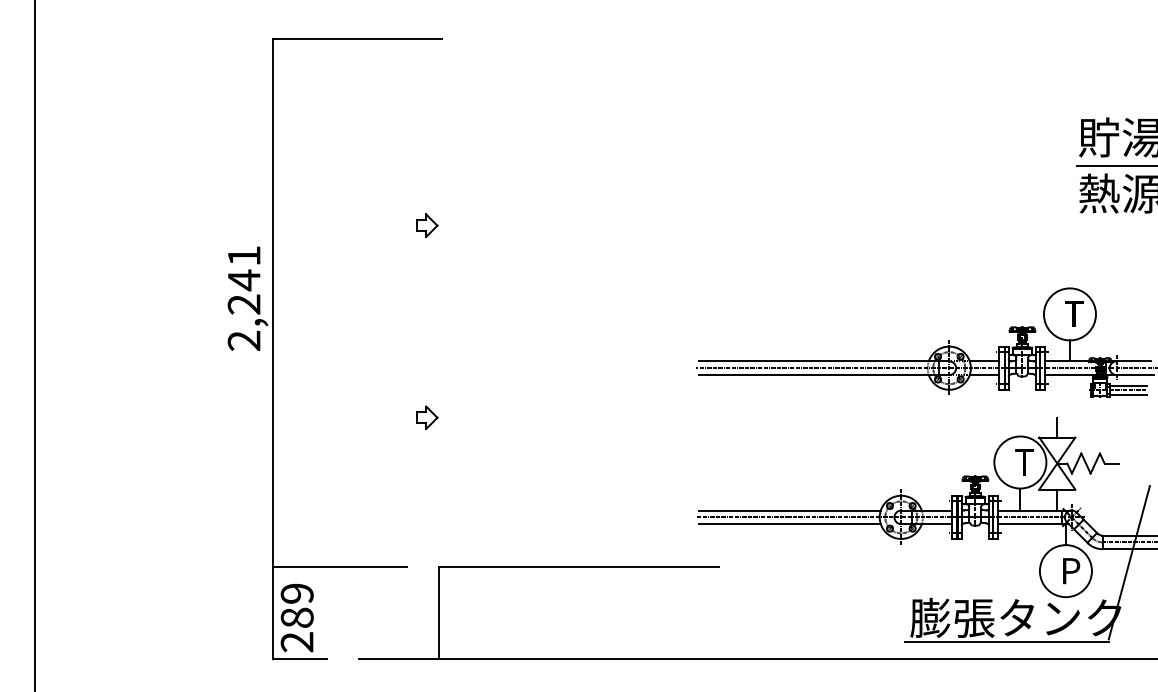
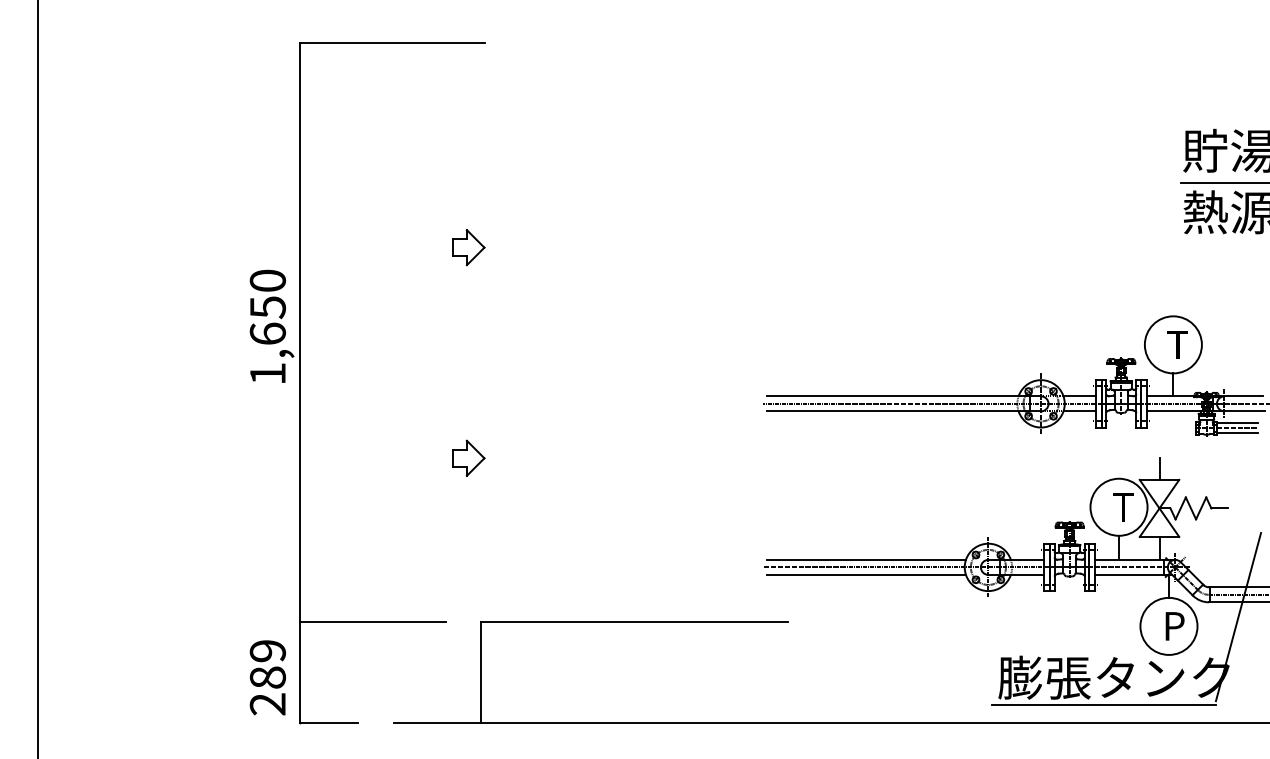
part: (427, 225) -> (468, 247), size x1.43
text: (243, 298) -> (267, 327), 2,241 -> 1,650
part: (427, 417) -> (468, 457), size x1.43
text: (296, 617) -> (267, 677), moved

